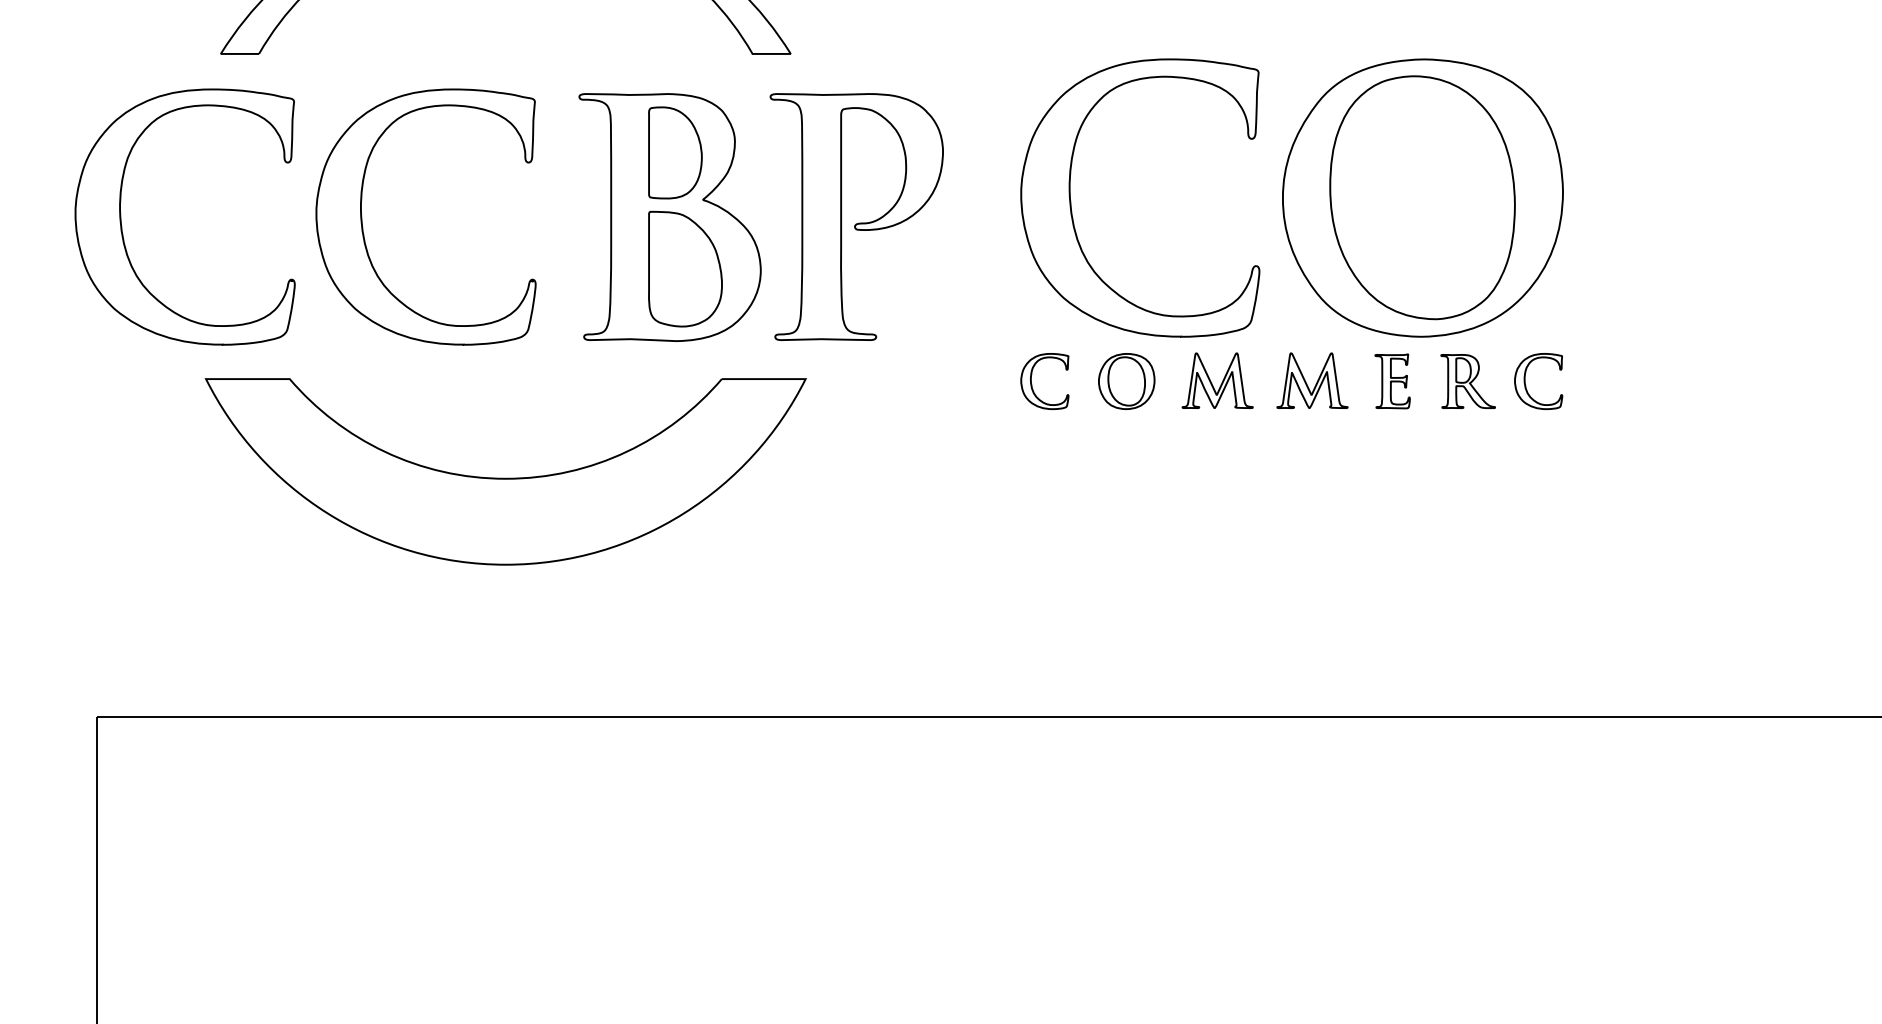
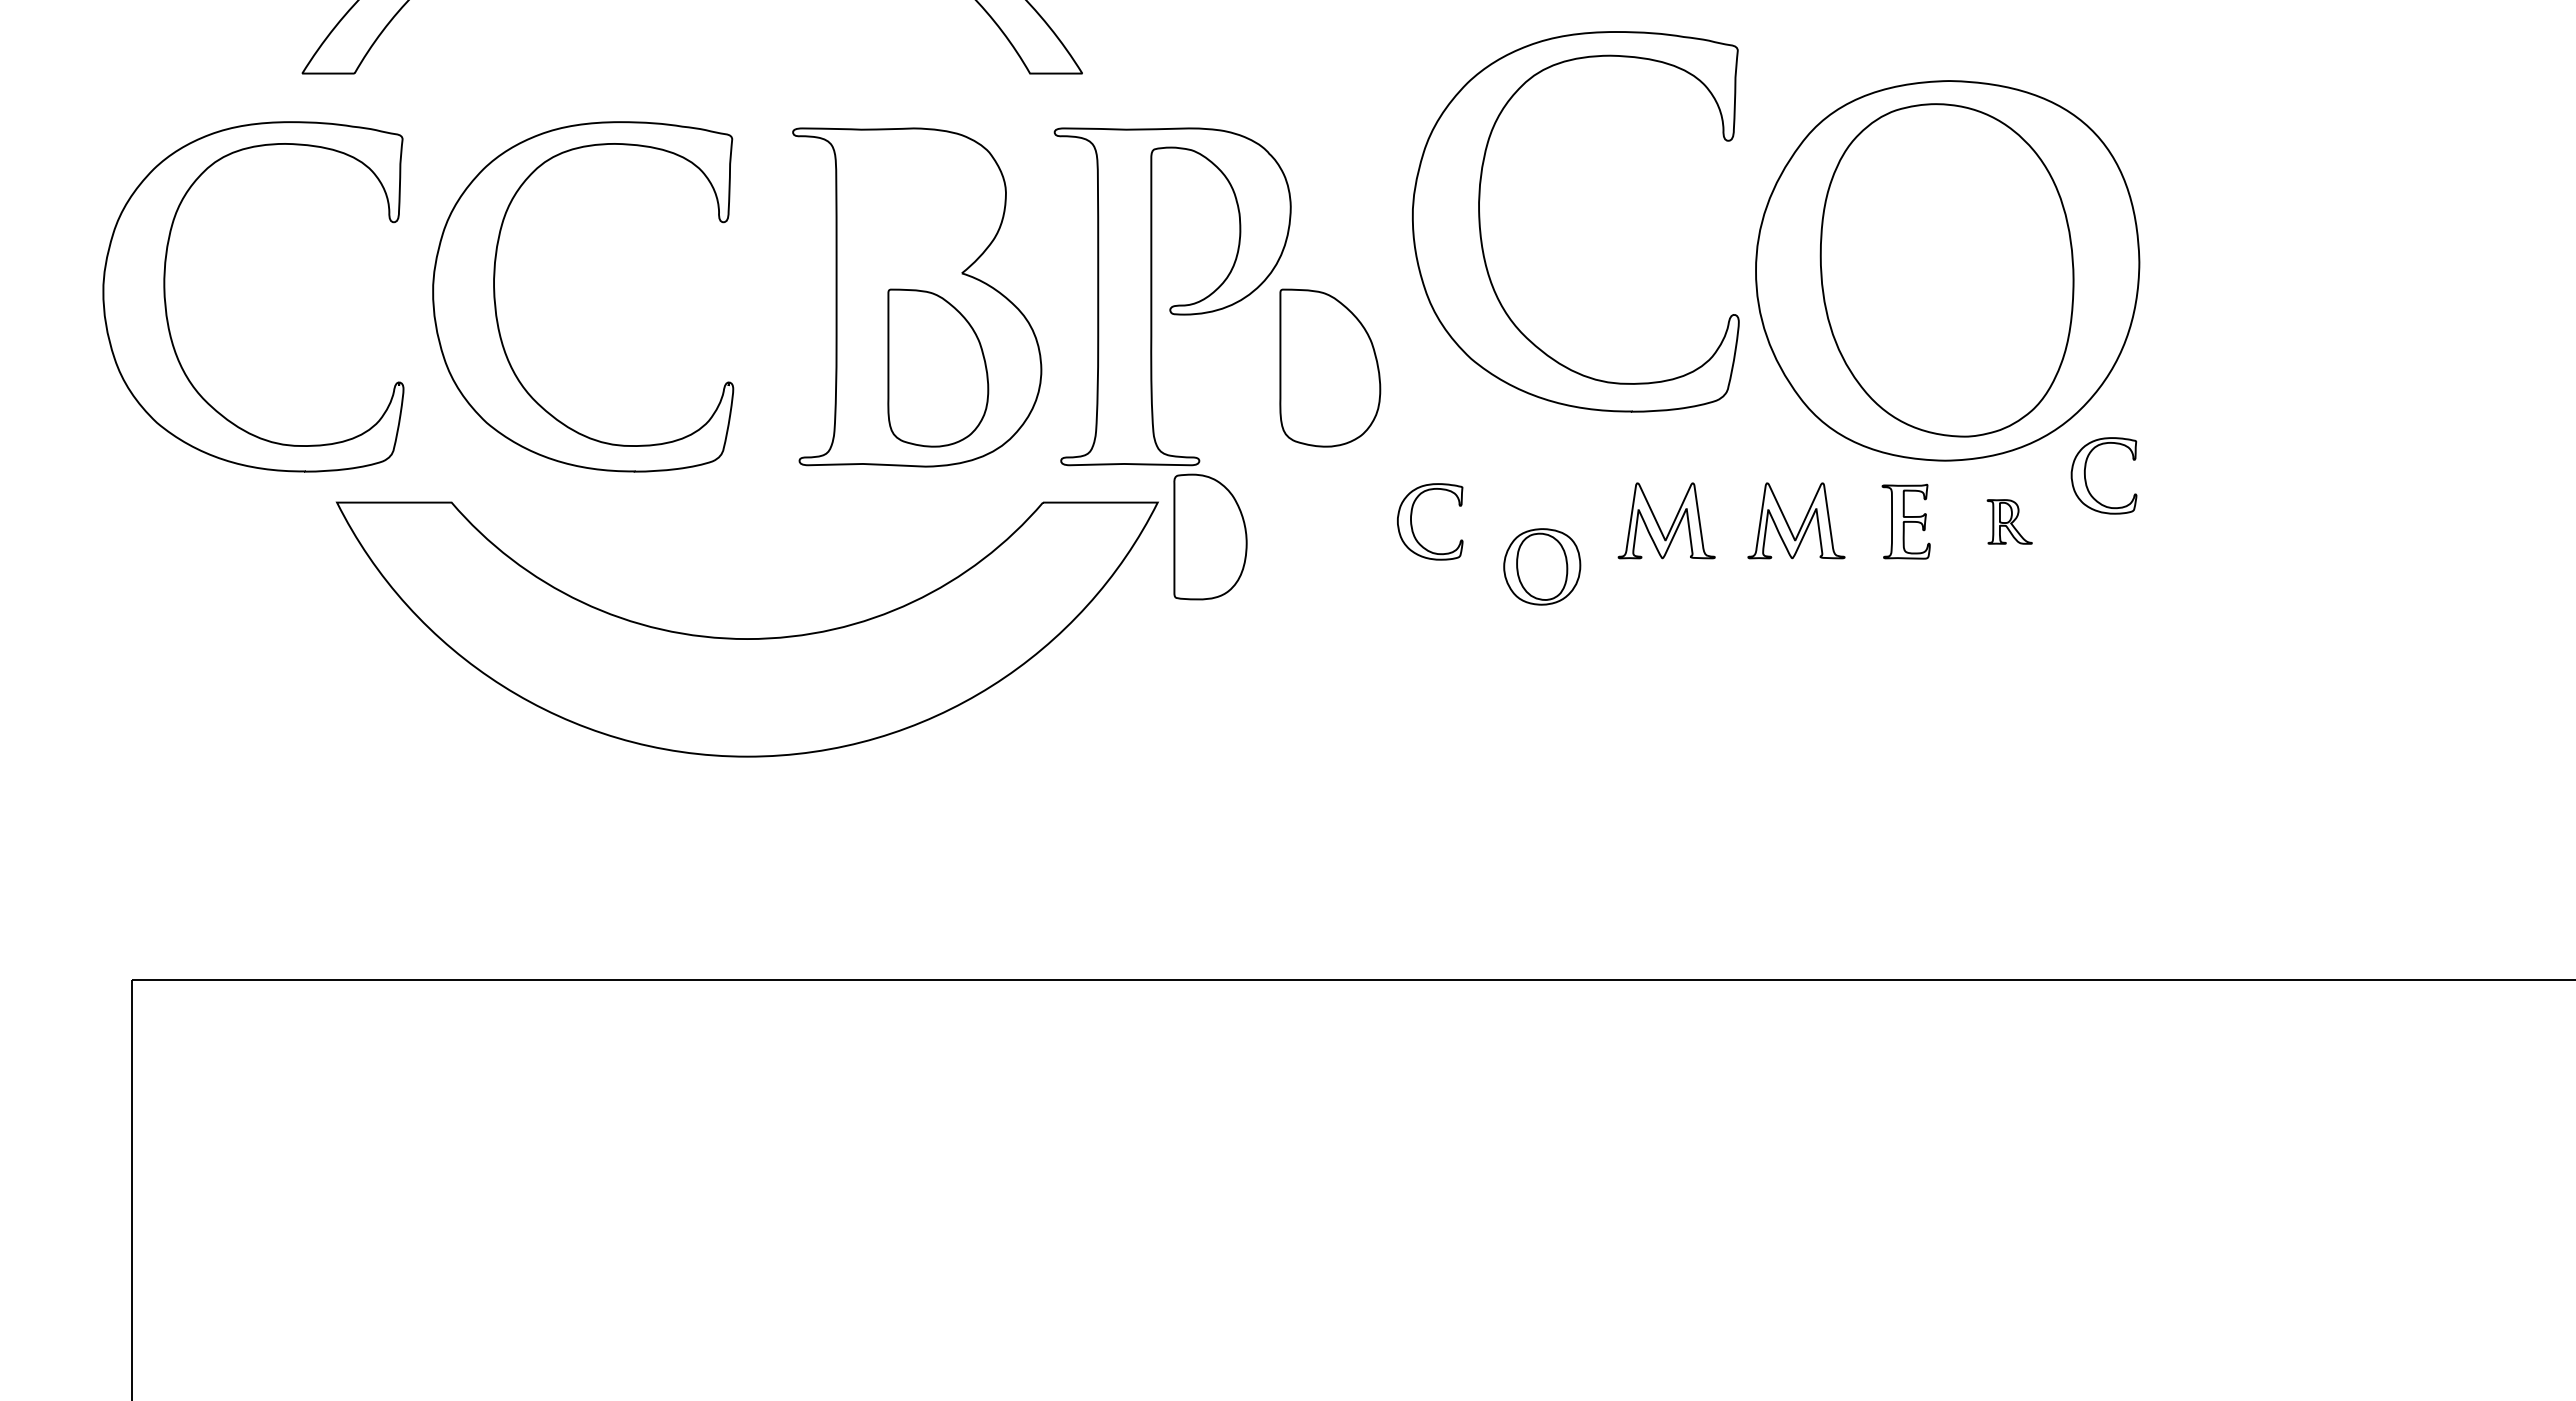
part: (675, 152) -> (1210, 536), moved
part: (1071, 204) -> (1481, 230), moved
part: (972, 268) -> (1330, 367), added
part: (1126, 381) -> (1542, 566), moved
part: (1468, 381) -> (2009, 521), size x0.6
part: (1525, 384) -> (2086, 479), moved
part: (505, 478) -> (746, 638), moved

